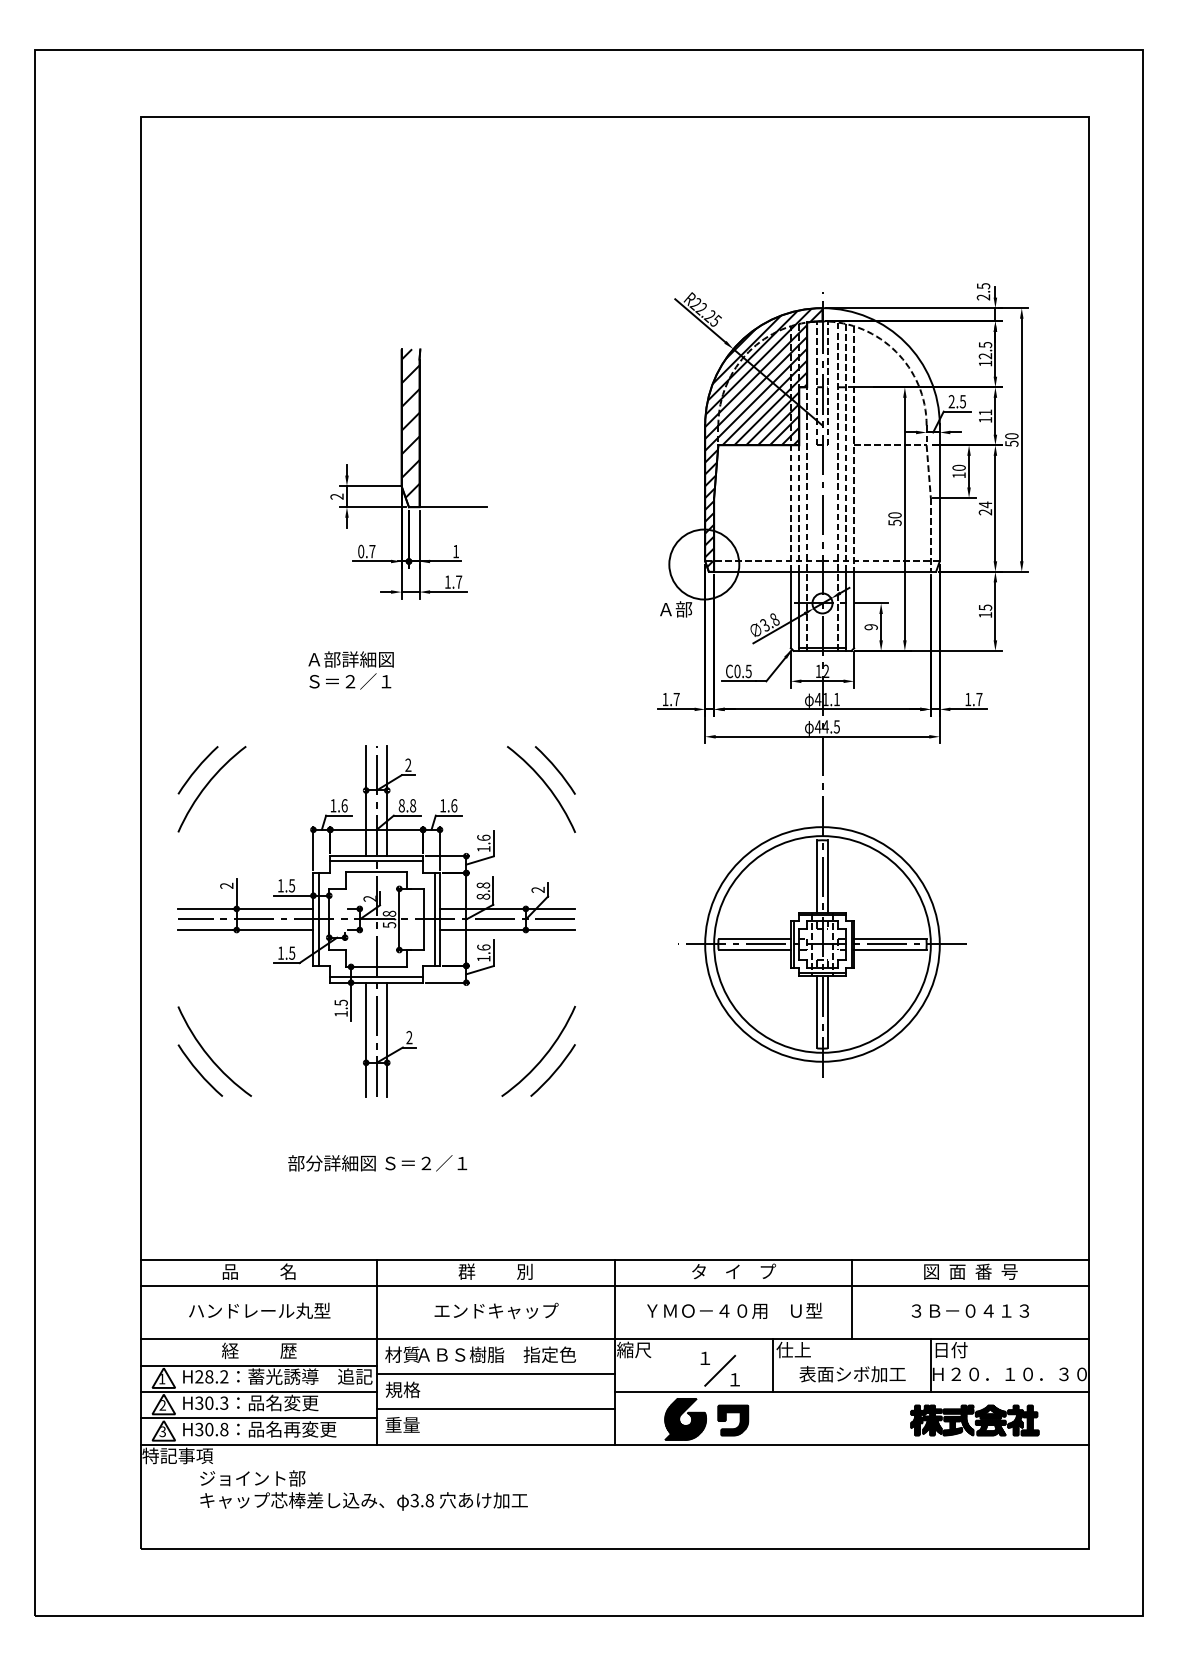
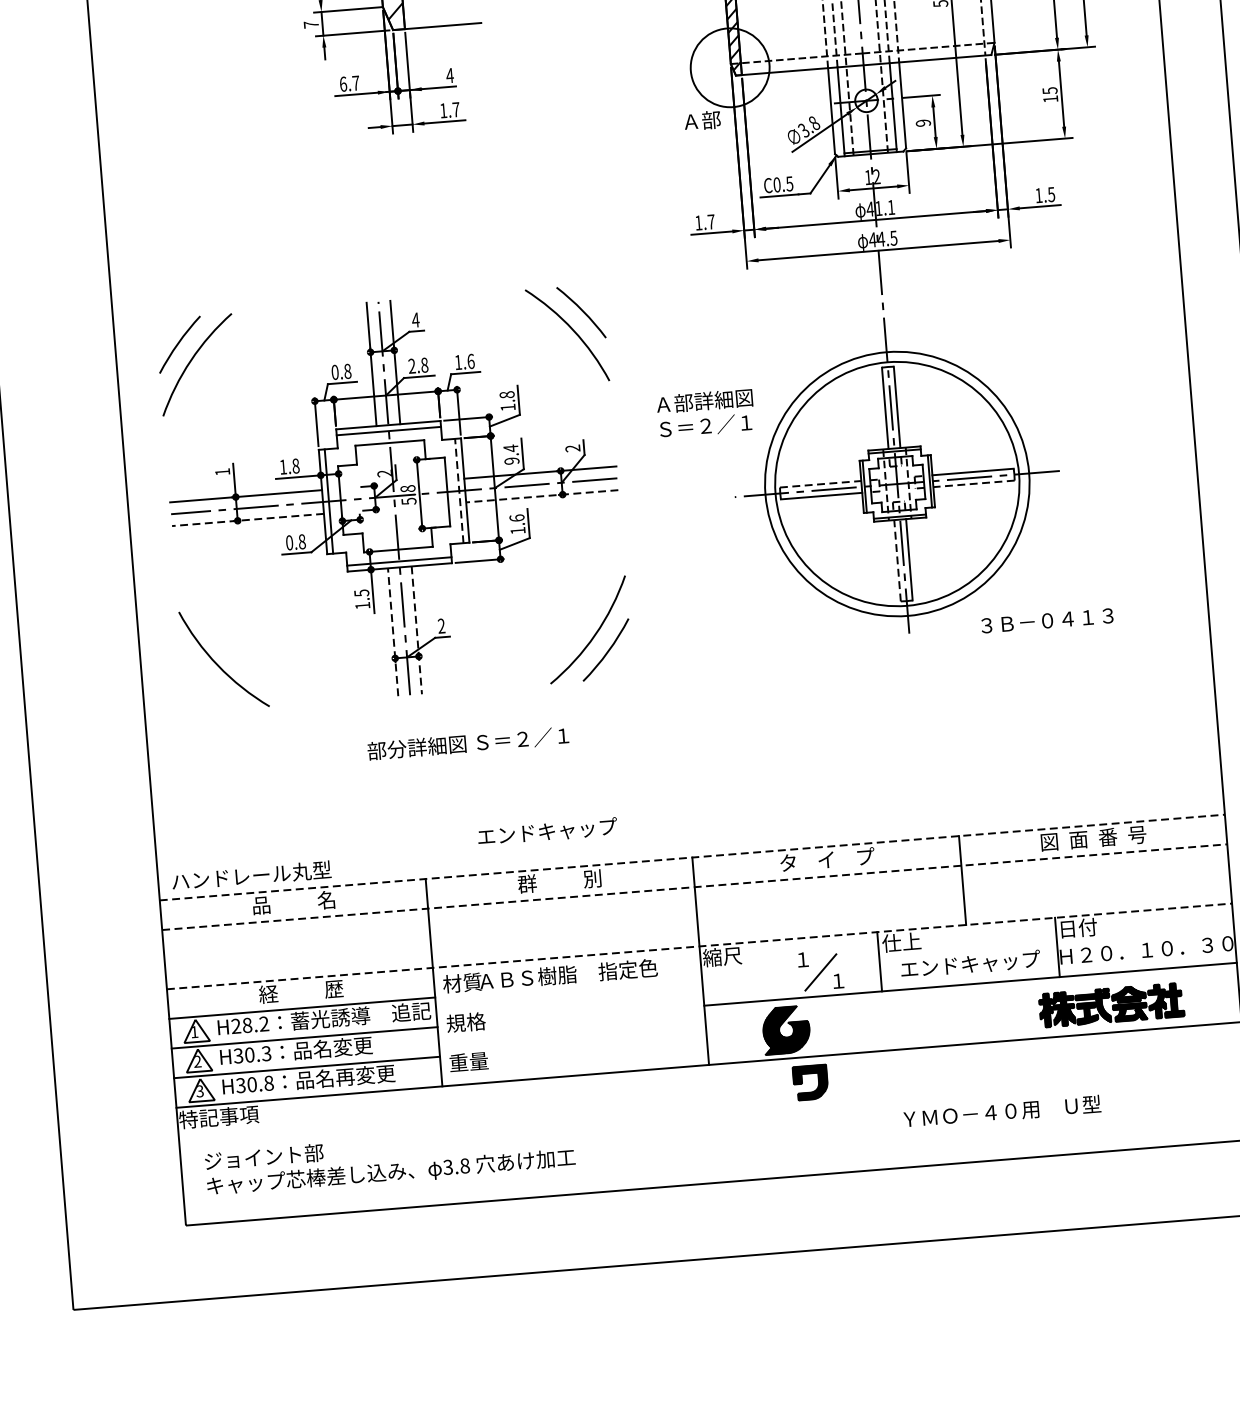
text: (336, 496) -> (310, 24), 2 -> 7
text: (361, 551) -> (343, 84), 0.7 -> 6.7
text: (455, 551) -> (449, 75), 1 -> 4
text: (350, 670) -> (705, 413), moved
text: (979, 699) -> (1051, 194), 1.7 -> 1.5
text: (408, 764) -> (415, 319), 2 -> 4
text: (338, 805) -> (340, 371), 1.6 -> 0.8
text: (401, 805) -> (411, 365), 8.8 -> 2.8
text: (483, 837) -> (506, 394), 1.6 -> 1.8
text: (226, 885) -> (222, 471), 2 -> 1
text: (292, 885) -> (296, 465), 1.5 -> 1.8
text: (483, 890) -> (511, 454), 8.8 -> 9.4
line: (434, 918) -> (458, 489), solid -> dashed
line: (245, 930) -> (247, 520), solid -> dashed
line: (507, 930) -> (542, 496), solid -> dashed
line: (755, 939) -> (821, 484), solid -> dashed
line: (889, 949) -> (973, 483), solid -> dashed
text: (286, 952) -> (295, 541), 1.5 -> 0.8
line: (817, 1011) -> (897, 559), solid -> dashed
line: (366, 1039) -> (393, 632), solid -> dashed
line: (387, 1039) -> (417, 630), solid -> dashed
arc: (199, 1071) -> (208, 683), removed
text: (377, 1163) -> (468, 743), moved
line: (614, 1260) -> (692, 858), solid -> dashed
line: (614, 1286) -> (694, 887), solid -> dashed
text: (259, 1310) -> (251, 875), moved
text: (496, 1310) -> (547, 831), moved
text: (734, 1310) -> (1002, 1111), moved
text: (969, 1310) -> (1046, 620), moved
line: (614, 1339) -> (699, 946), solid -> dashed
line: (495, 1374) -> (568, 996), removed
text: (853, 1374) -> (971, 964), 表面シボ加工 -> エンドキャップ
line: (495, 1409) -> (571, 1036), removed
part: (733, 1420) -> (810, 1082), moved
text: (363, 1490) -> (389, 1160), moved

